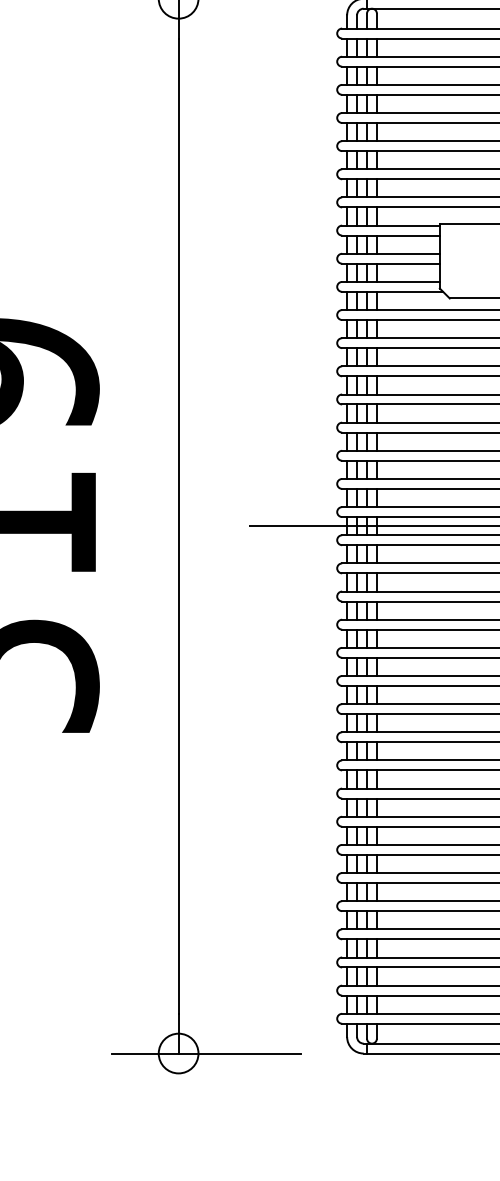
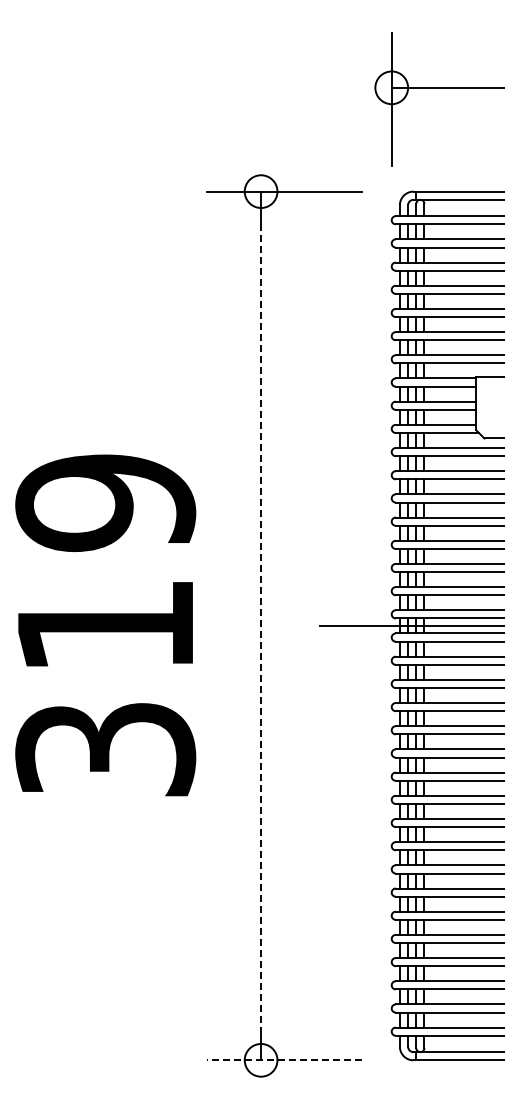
line: (179, 525) -> (261, 625), solid -> dashed
line: (207, 1053) -> (284, 1060), solid -> dashed

